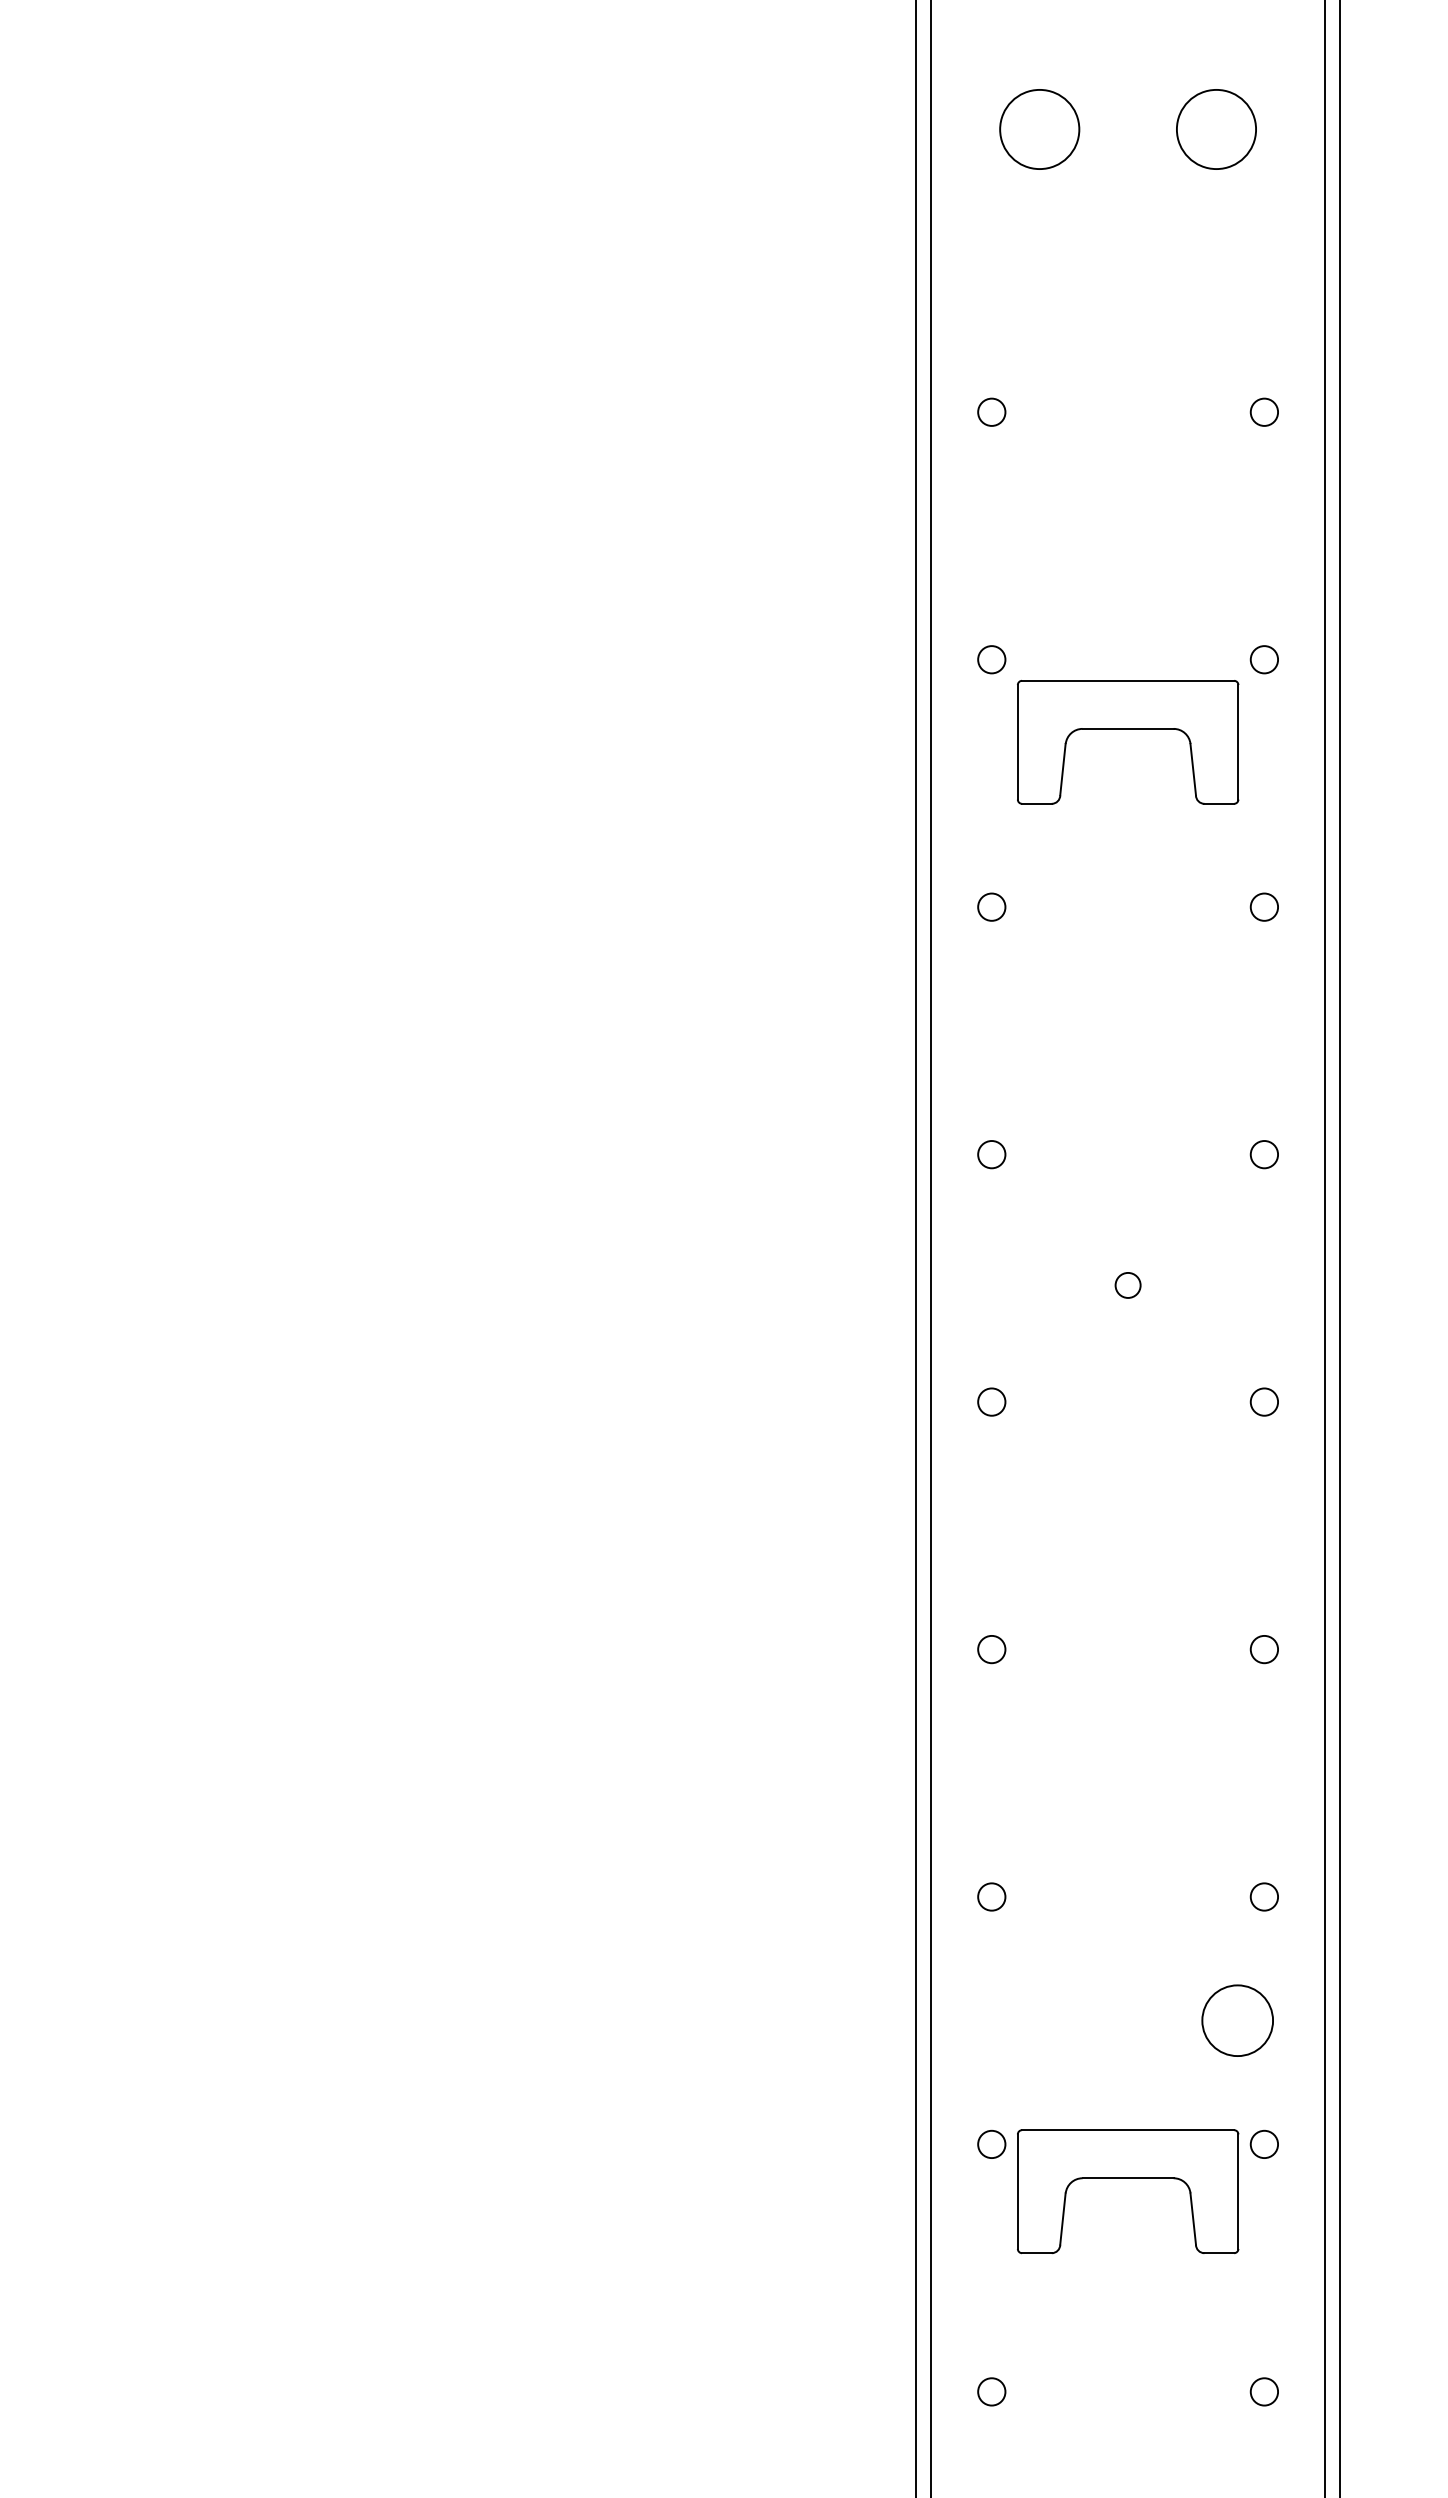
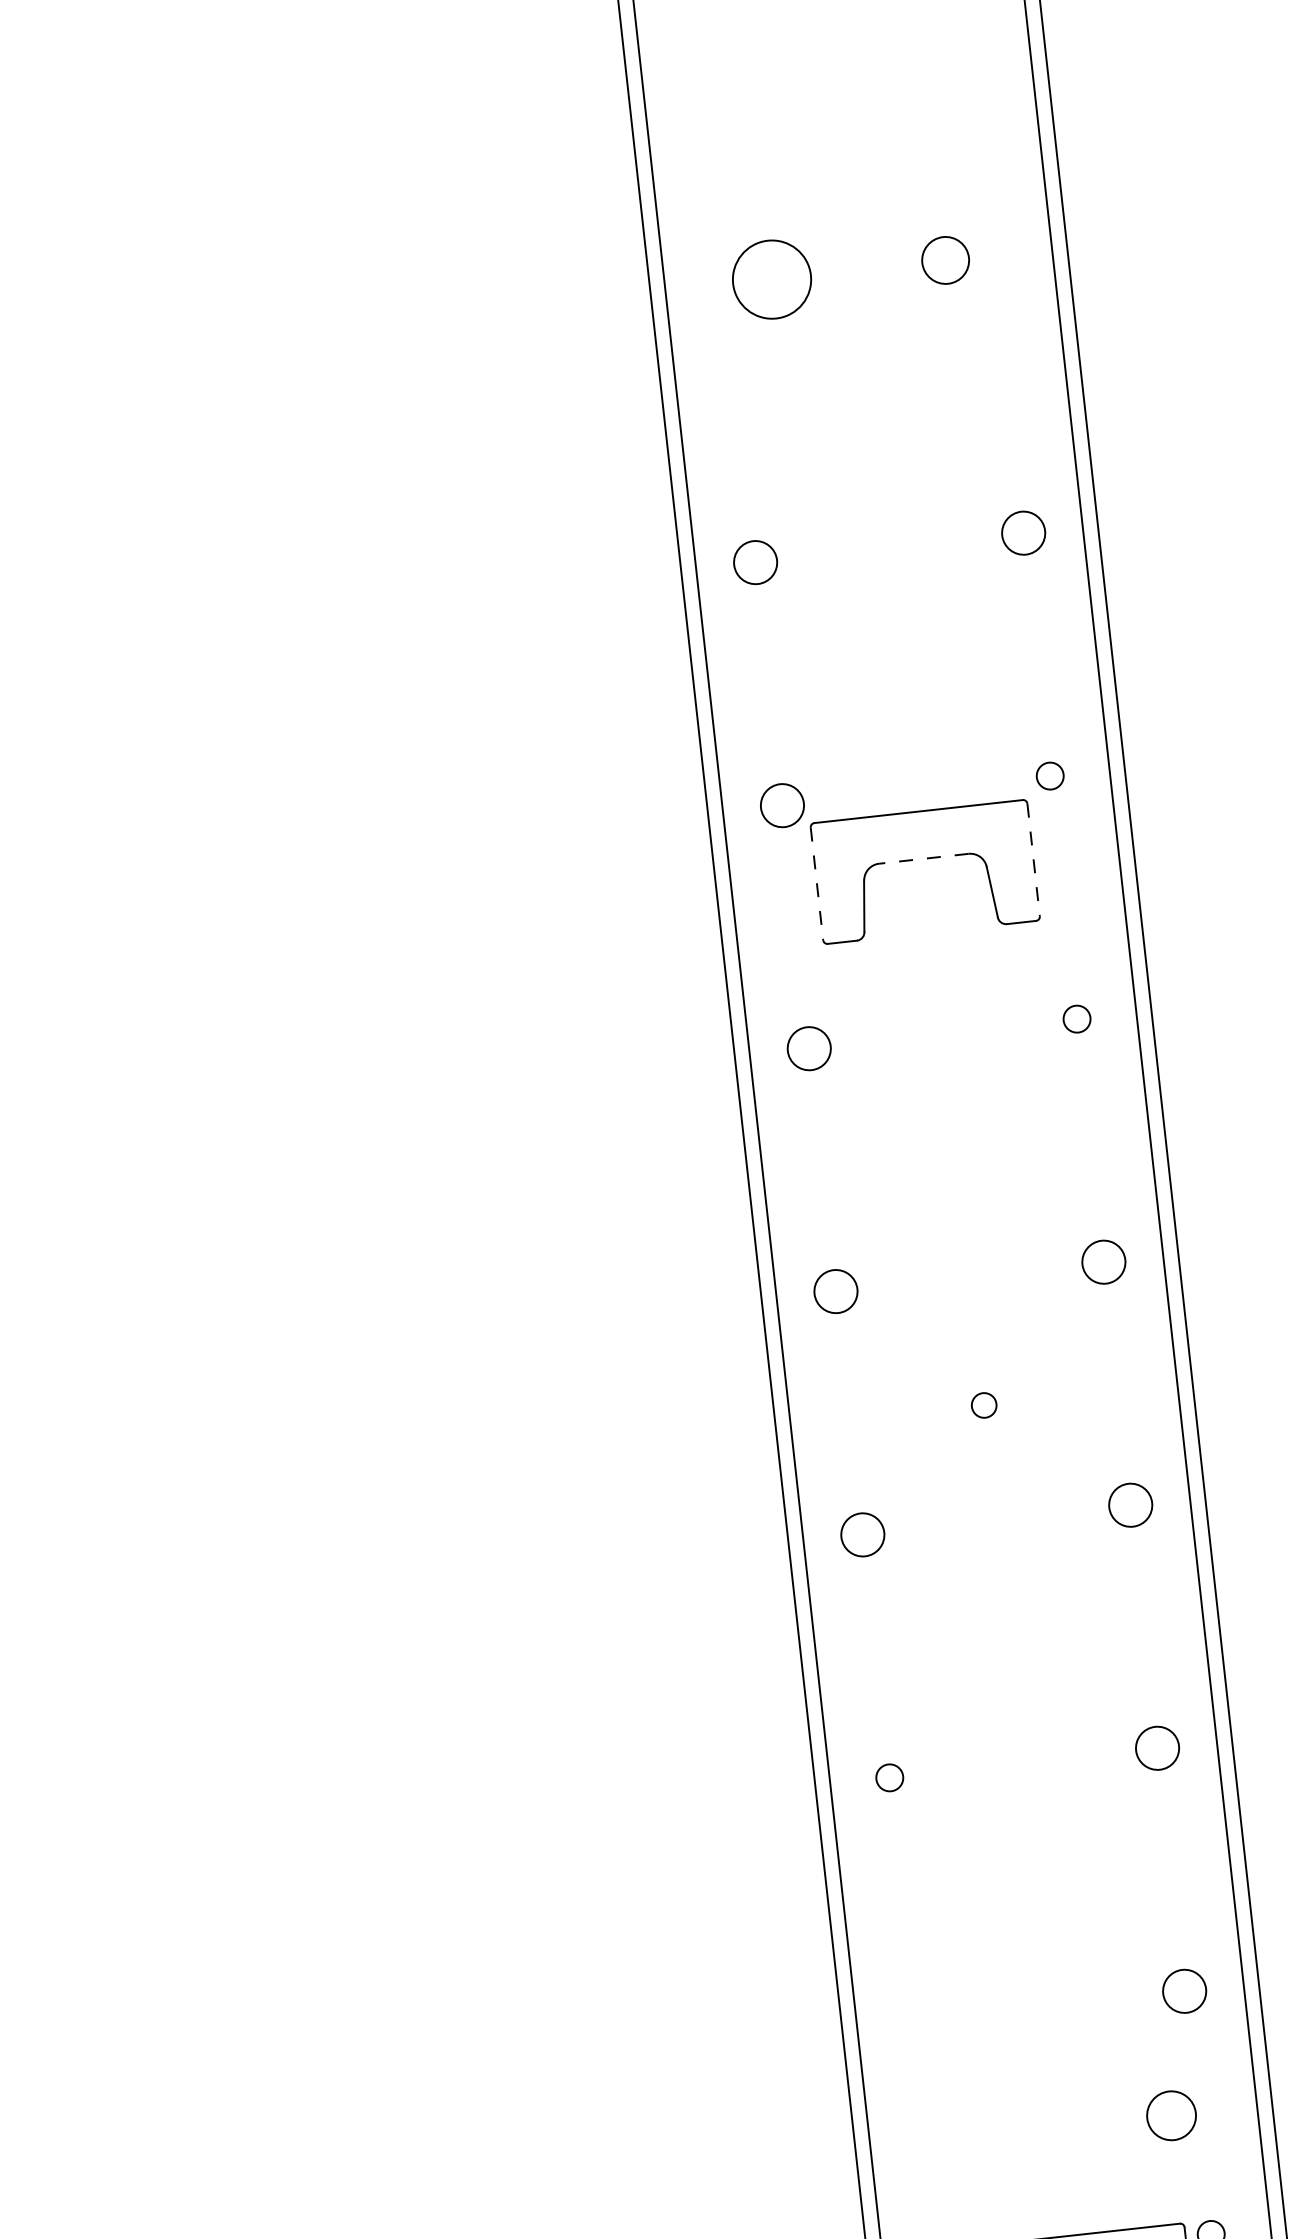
circle: (1216, 129) -> (945, 260), size x0.6
circle: (991, 411) -> (755, 561), size x1.6
circle: (1263, 411) -> (1022, 532), size x1.6
circle: (991, 659) -> (782, 805), size x1.6
line: (1128, 728) -> (924, 858), solid -> dashed
line: (1017, 742) -> (816, 884), solid -> dashed
line: (1238, 742) -> (1033, 860), solid -> dashed
circle: (991, 906) -> (808, 1048), size x1.6
circle: (991, 1154) -> (835, 1291), size x1.6
circle: (1264, 1154) -> (1103, 1262), size x1.6
circle: (991, 1401) -> (862, 1534), size x1.6
circle: (1264, 1401) -> (1130, 1504), size x1.6
circle: (1264, 1649) -> (1157, 1748), size x1.6
circle: (991, 1896) -> (916, 2020), removed
circle: (1263, 1896) -> (1183, 1990), size x1.6
circle: (1237, 2020) -> (1171, 2115), size x0.7

